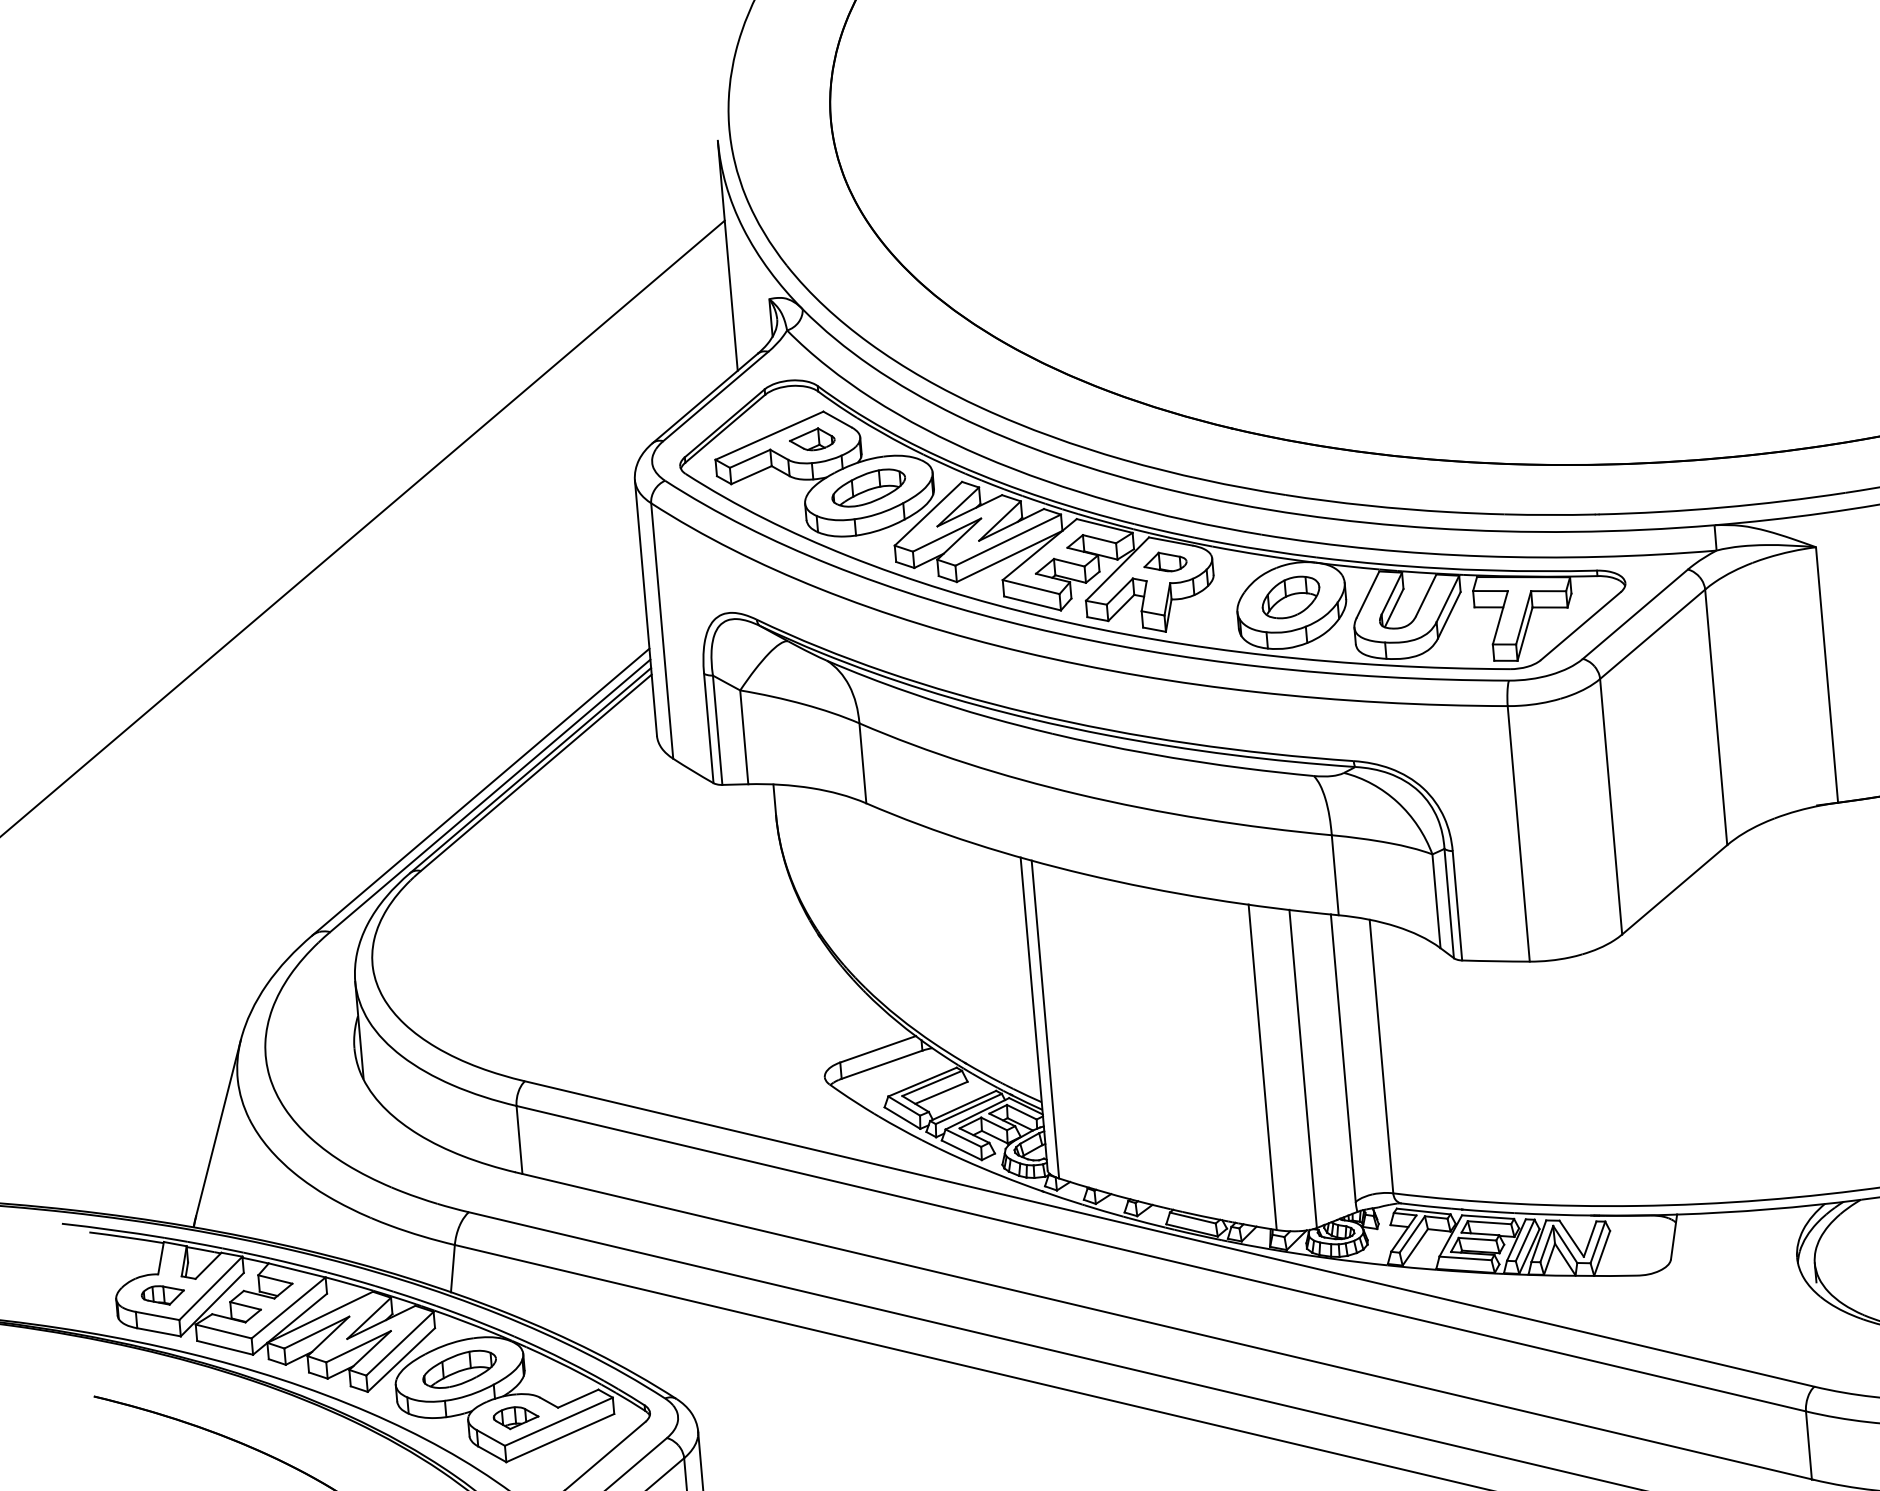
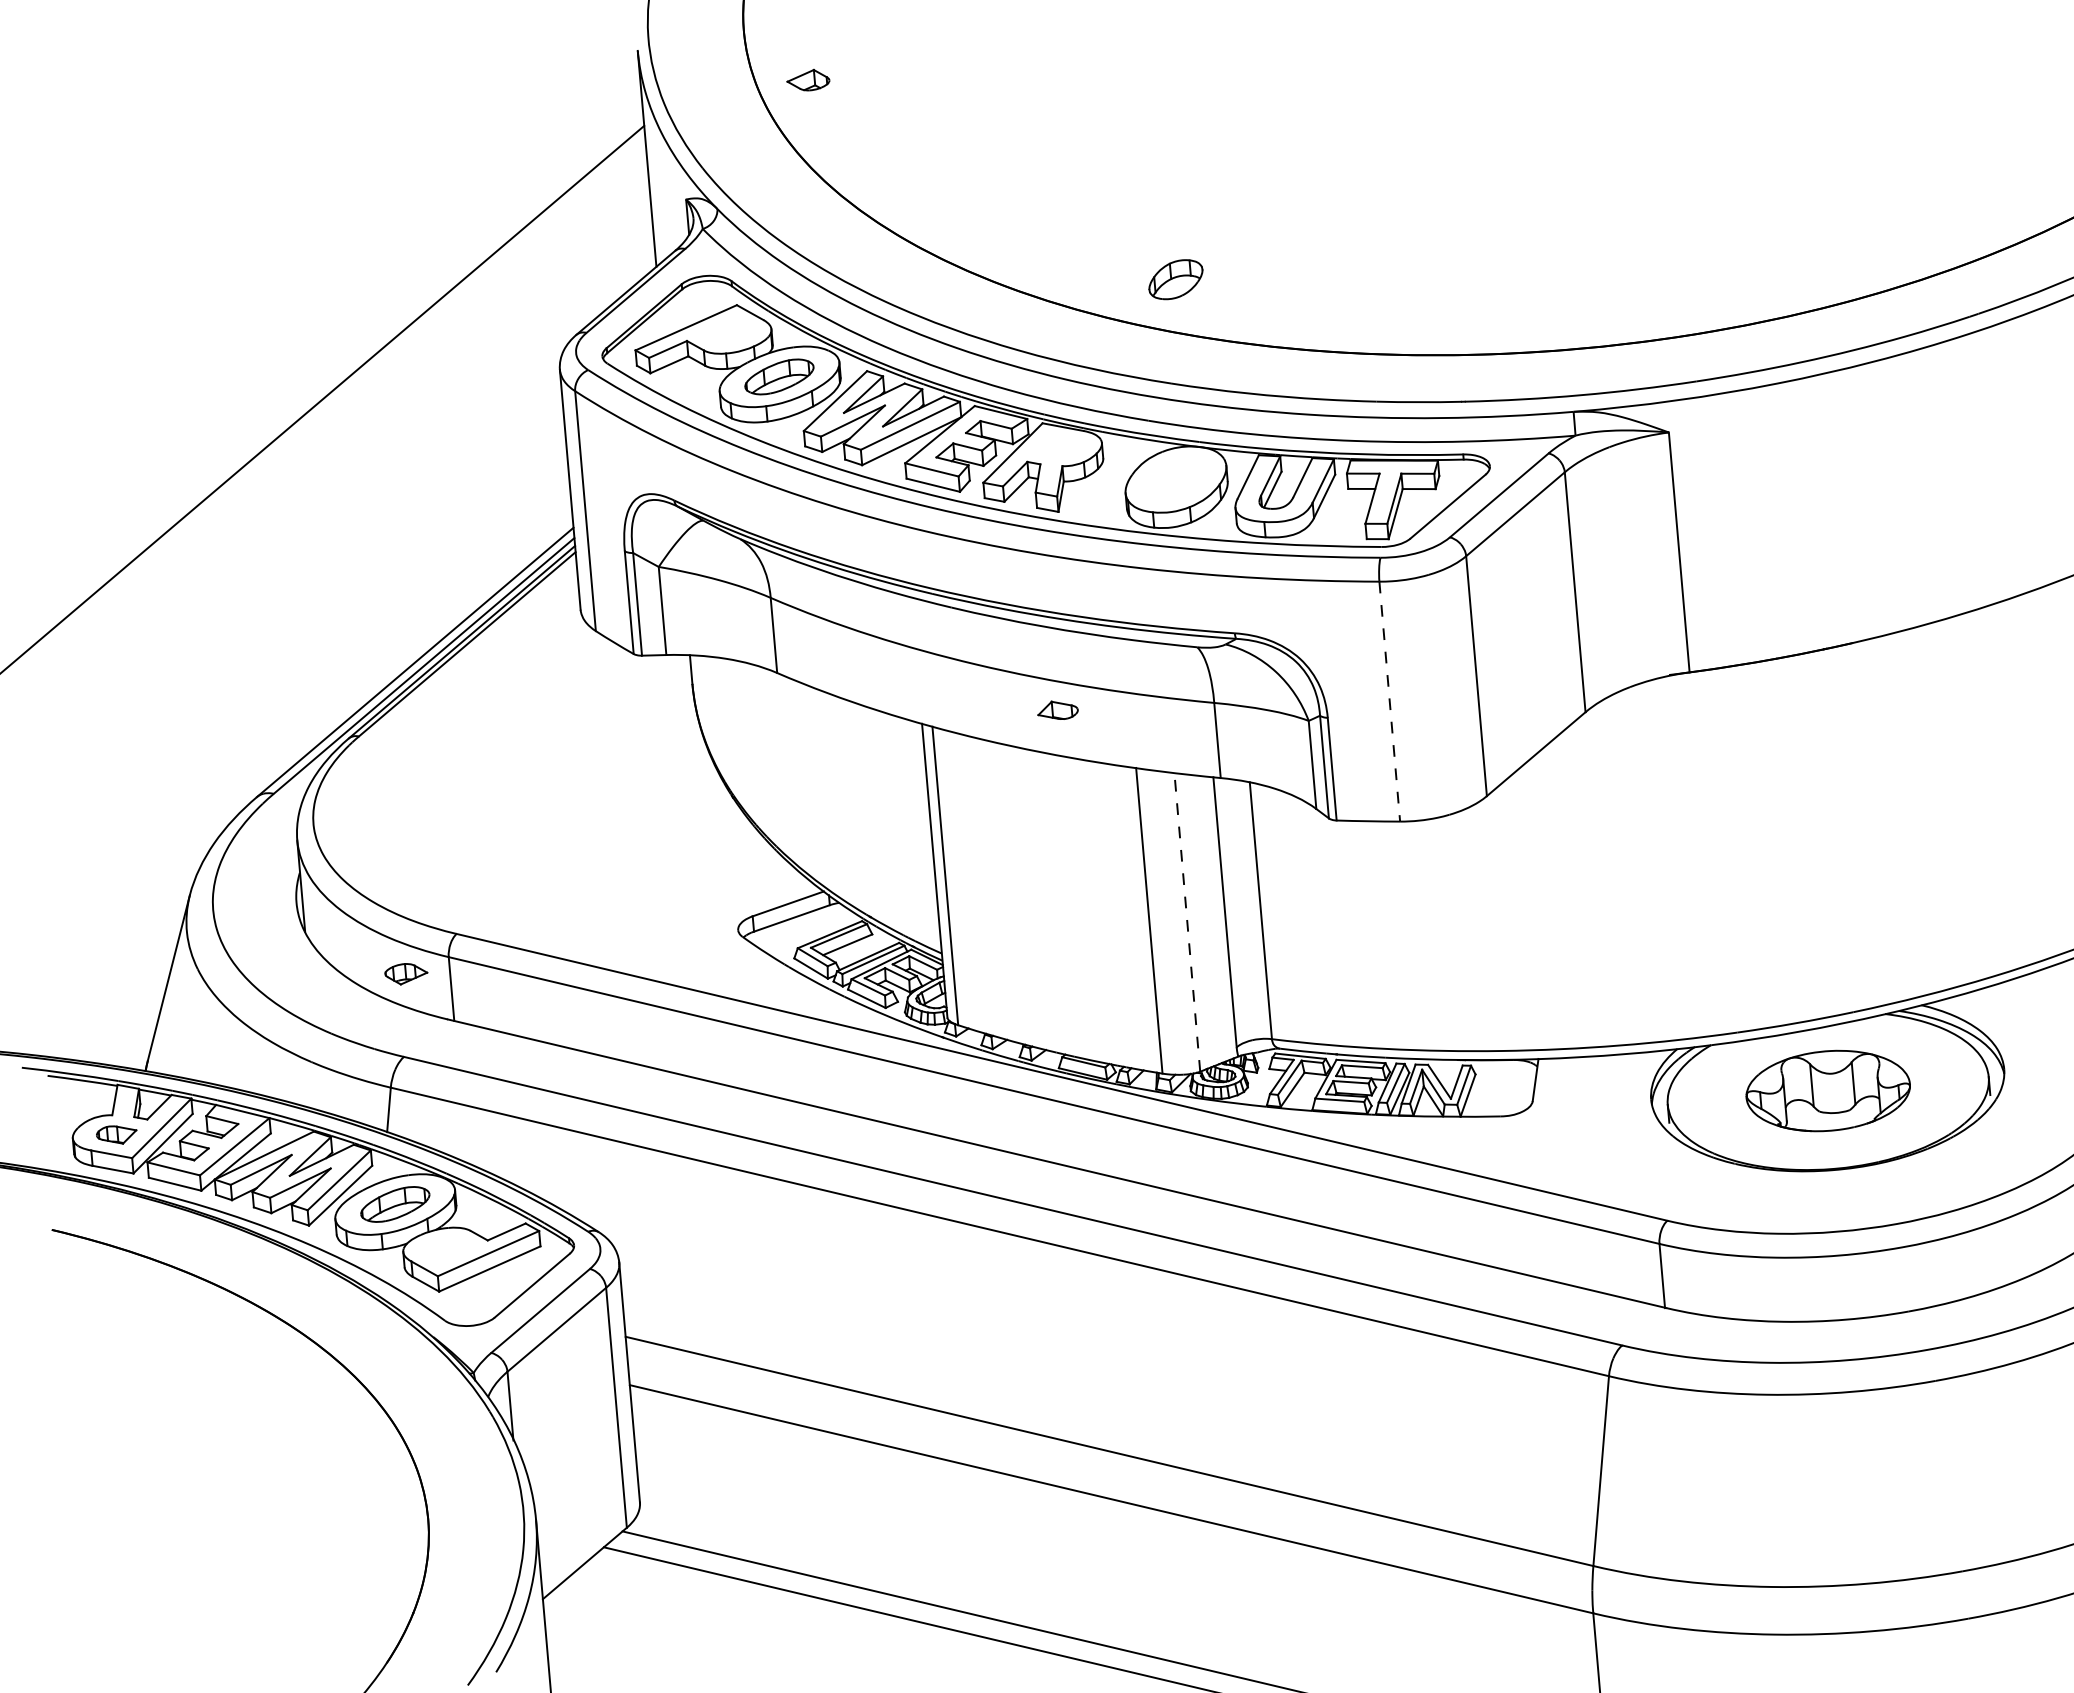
part: (812, 438) -> (808, 79), moved
part: (1164, 561) -> (1057, 709), moved
part: (1290, 597) -> (1175, 279), moved
line: (1518, 834) -> (1389, 702), solid -> dashed
line: (1303, 1069) -> (1187, 922), solid -> dashed
part: (516, 1418) -> (406, 974), moved

